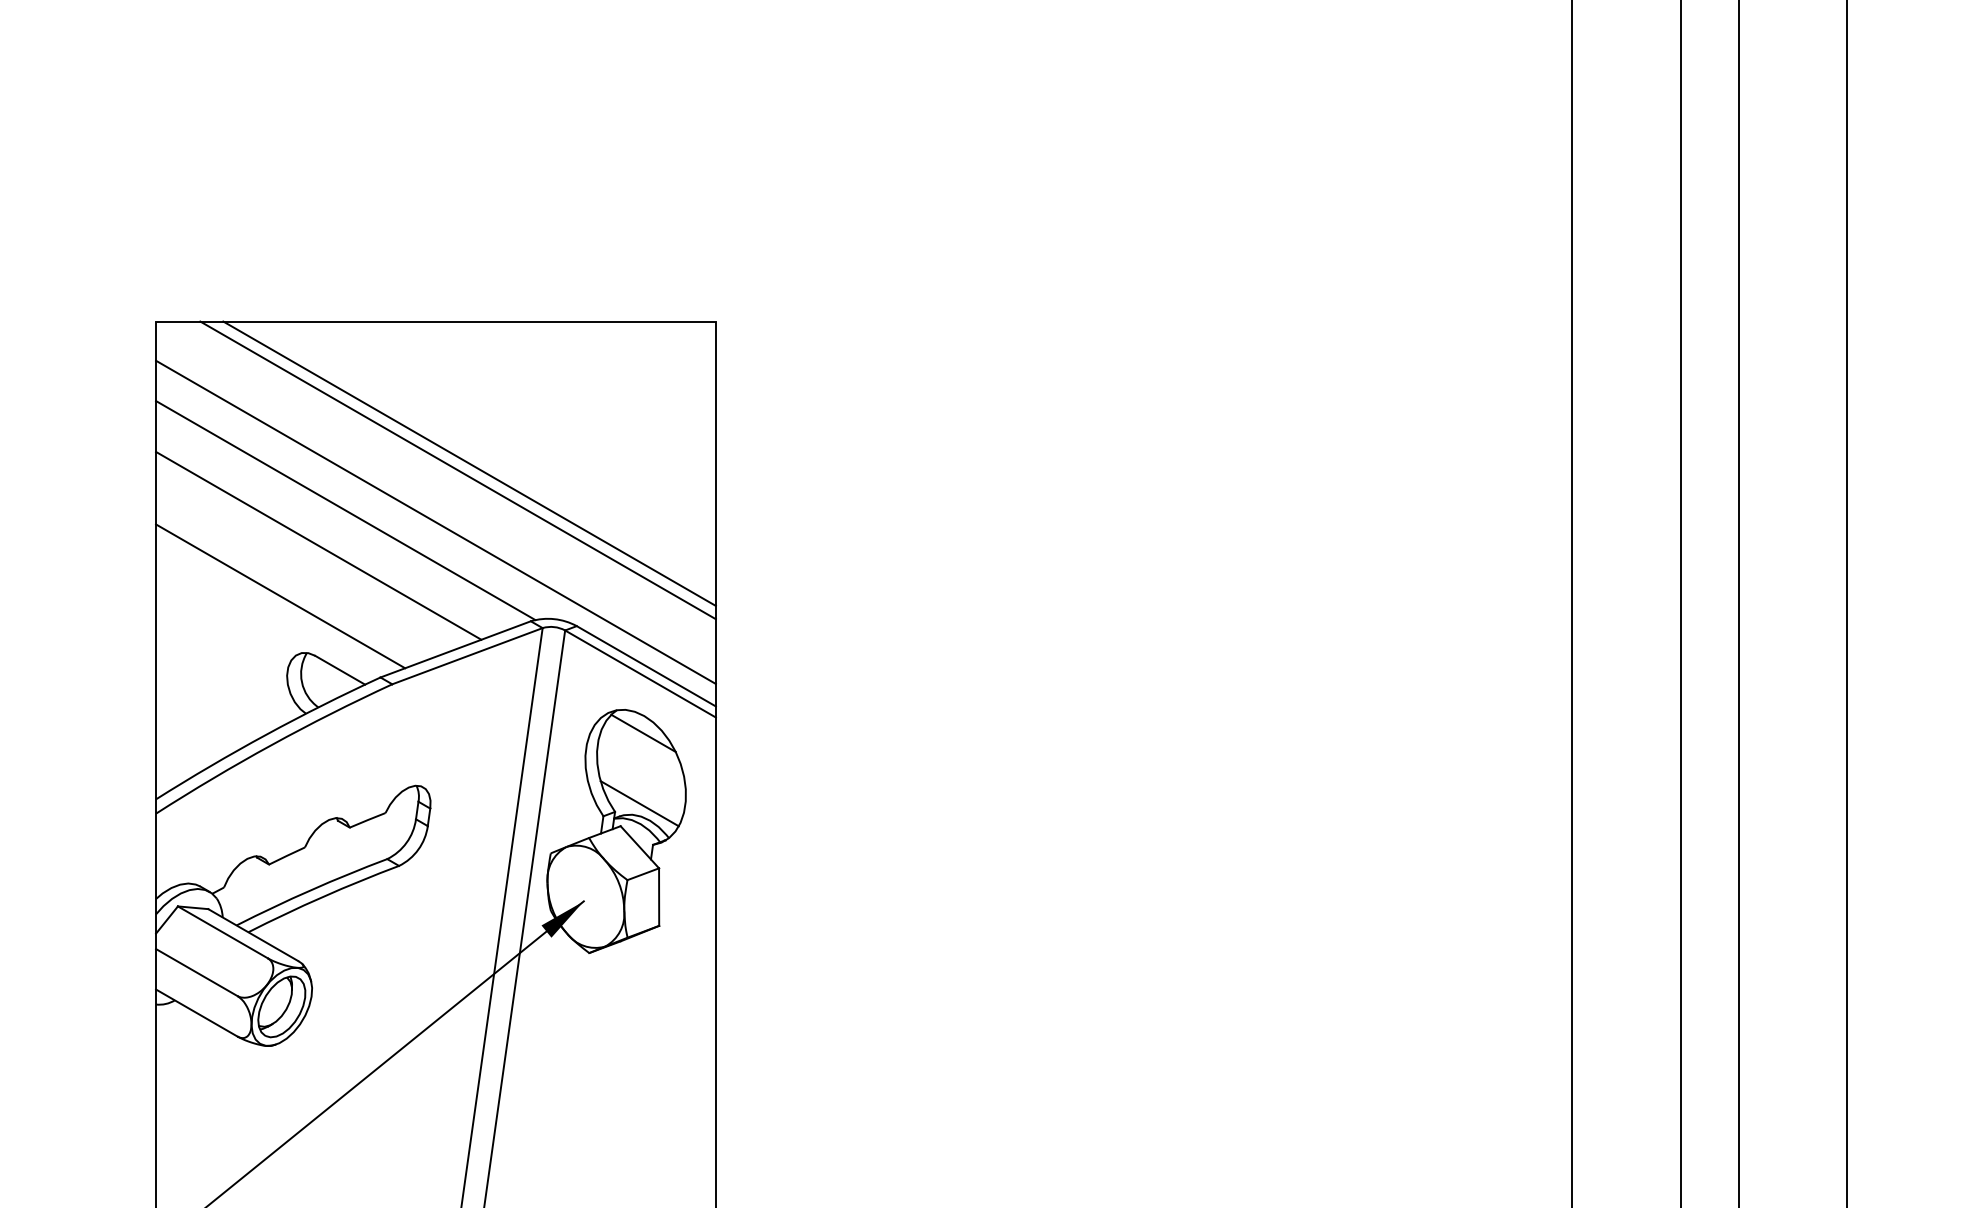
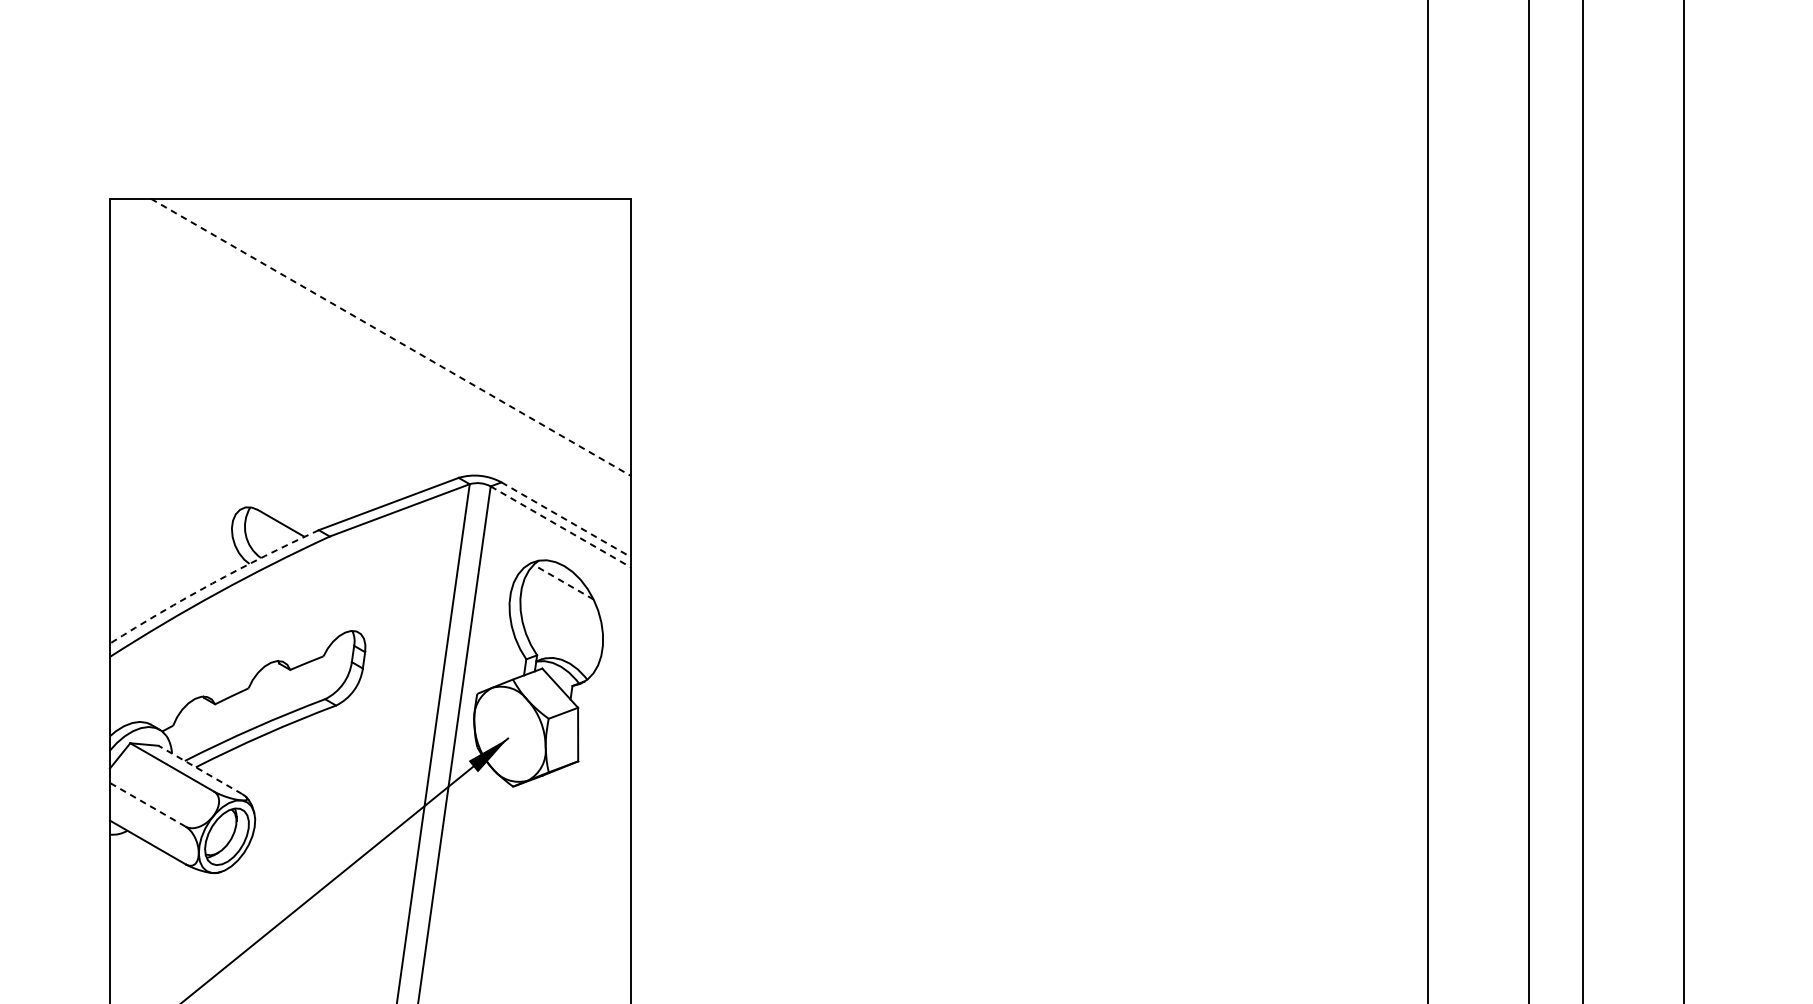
line: (469, 463) -> (401, 331), removed
line: (458, 470) -> (391, 337), solid -> dashed
line: (345, 510) -> (286, 374), removed
line: (435, 522) -> (370, 385), removed
line: (318, 545) -> (261, 407), removed
line: (280, 596) -> (225, 454), removed
line: (646, 666) -> (566, 519), solid -> dashed
line: (640, 674) -> (560, 527), solid -> dashed
line: (643, 733) -> (563, 582), solid -> dashed
arc: (266, 734) -> (212, 583), solid -> dashed
line: (639, 803) -> (559, 647), removed
line: (253, 935) -> (200, 770), solid -> dashed
line: (196, 972) -> (147, 804), solid -> dashed

